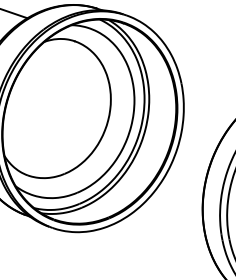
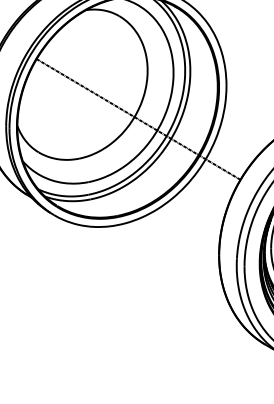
line: (109, 127) -> (138, 118), added

